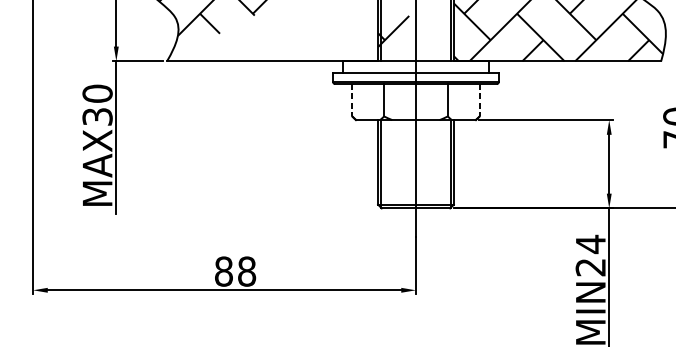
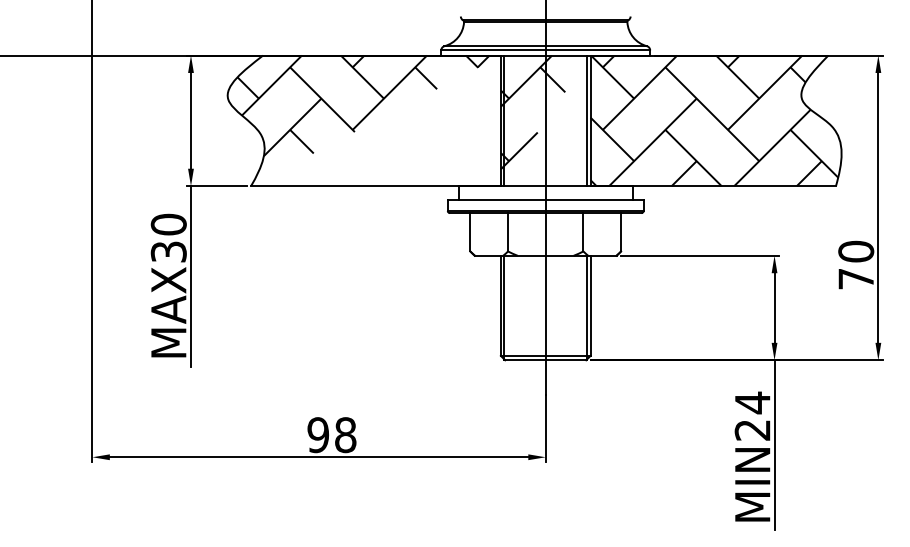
line: (352, 100) -> (470, 232), dashed -> solid
line: (479, 100) -> (621, 232), dashed -> solid
text: (224, 271) -> (318, 435), 88 -> 98

